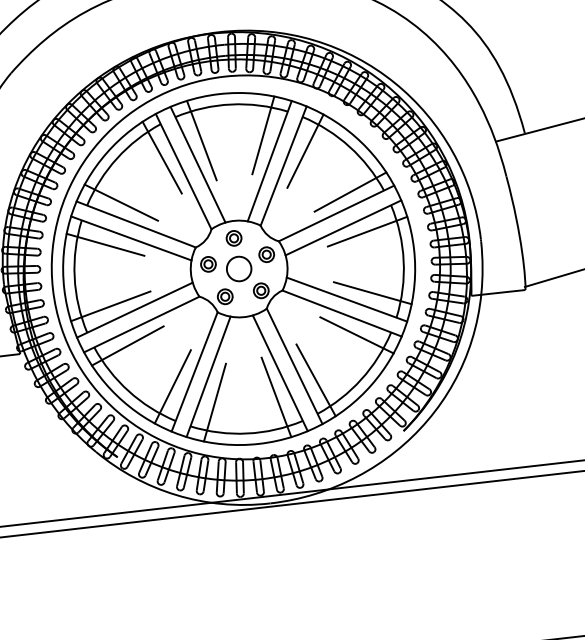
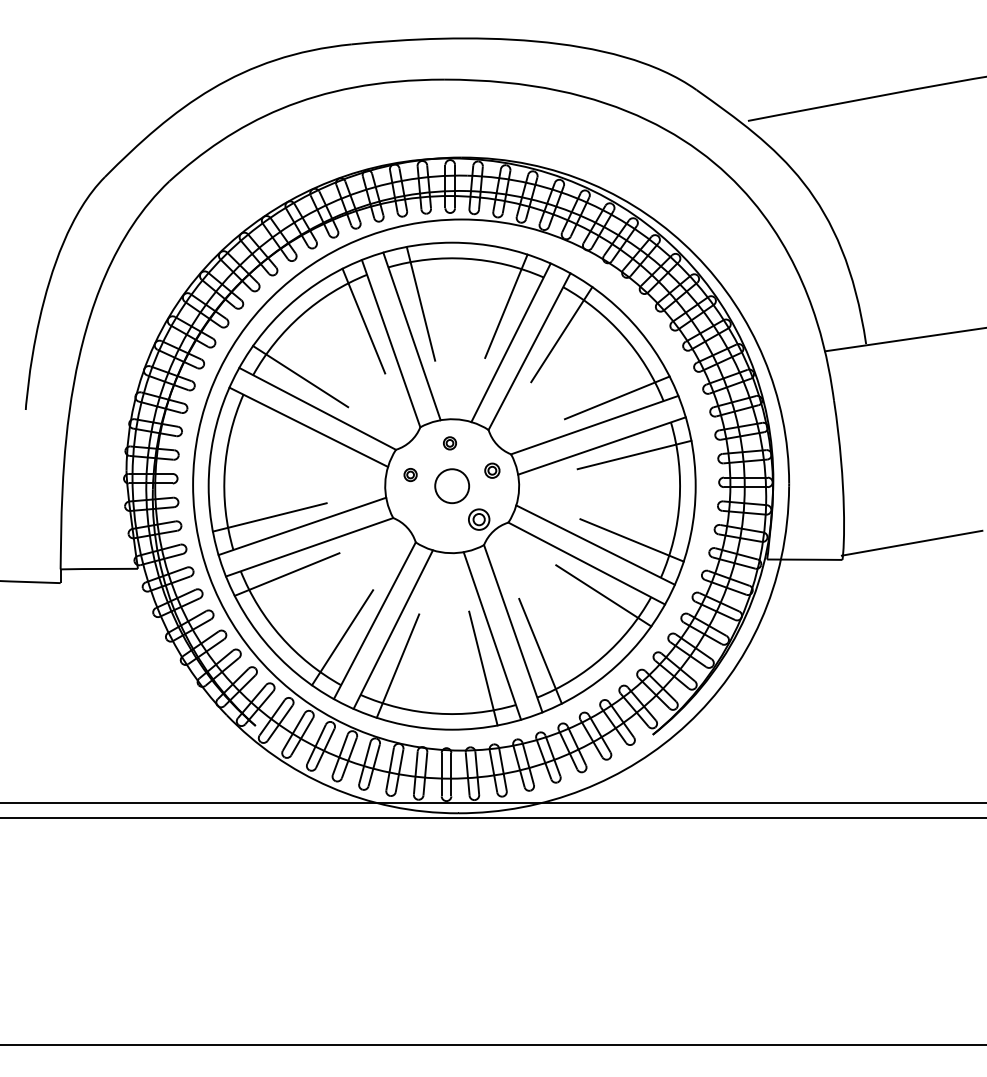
part: (233, 238) -> (449, 443), size x0.6
line: (104, 244) -> (271, 431), removed
part: (266, 254) -> (492, 470), size x0.7
part: (208, 264) -> (410, 474), size x0.6
part: (225, 297) -> (428, 522), removed

